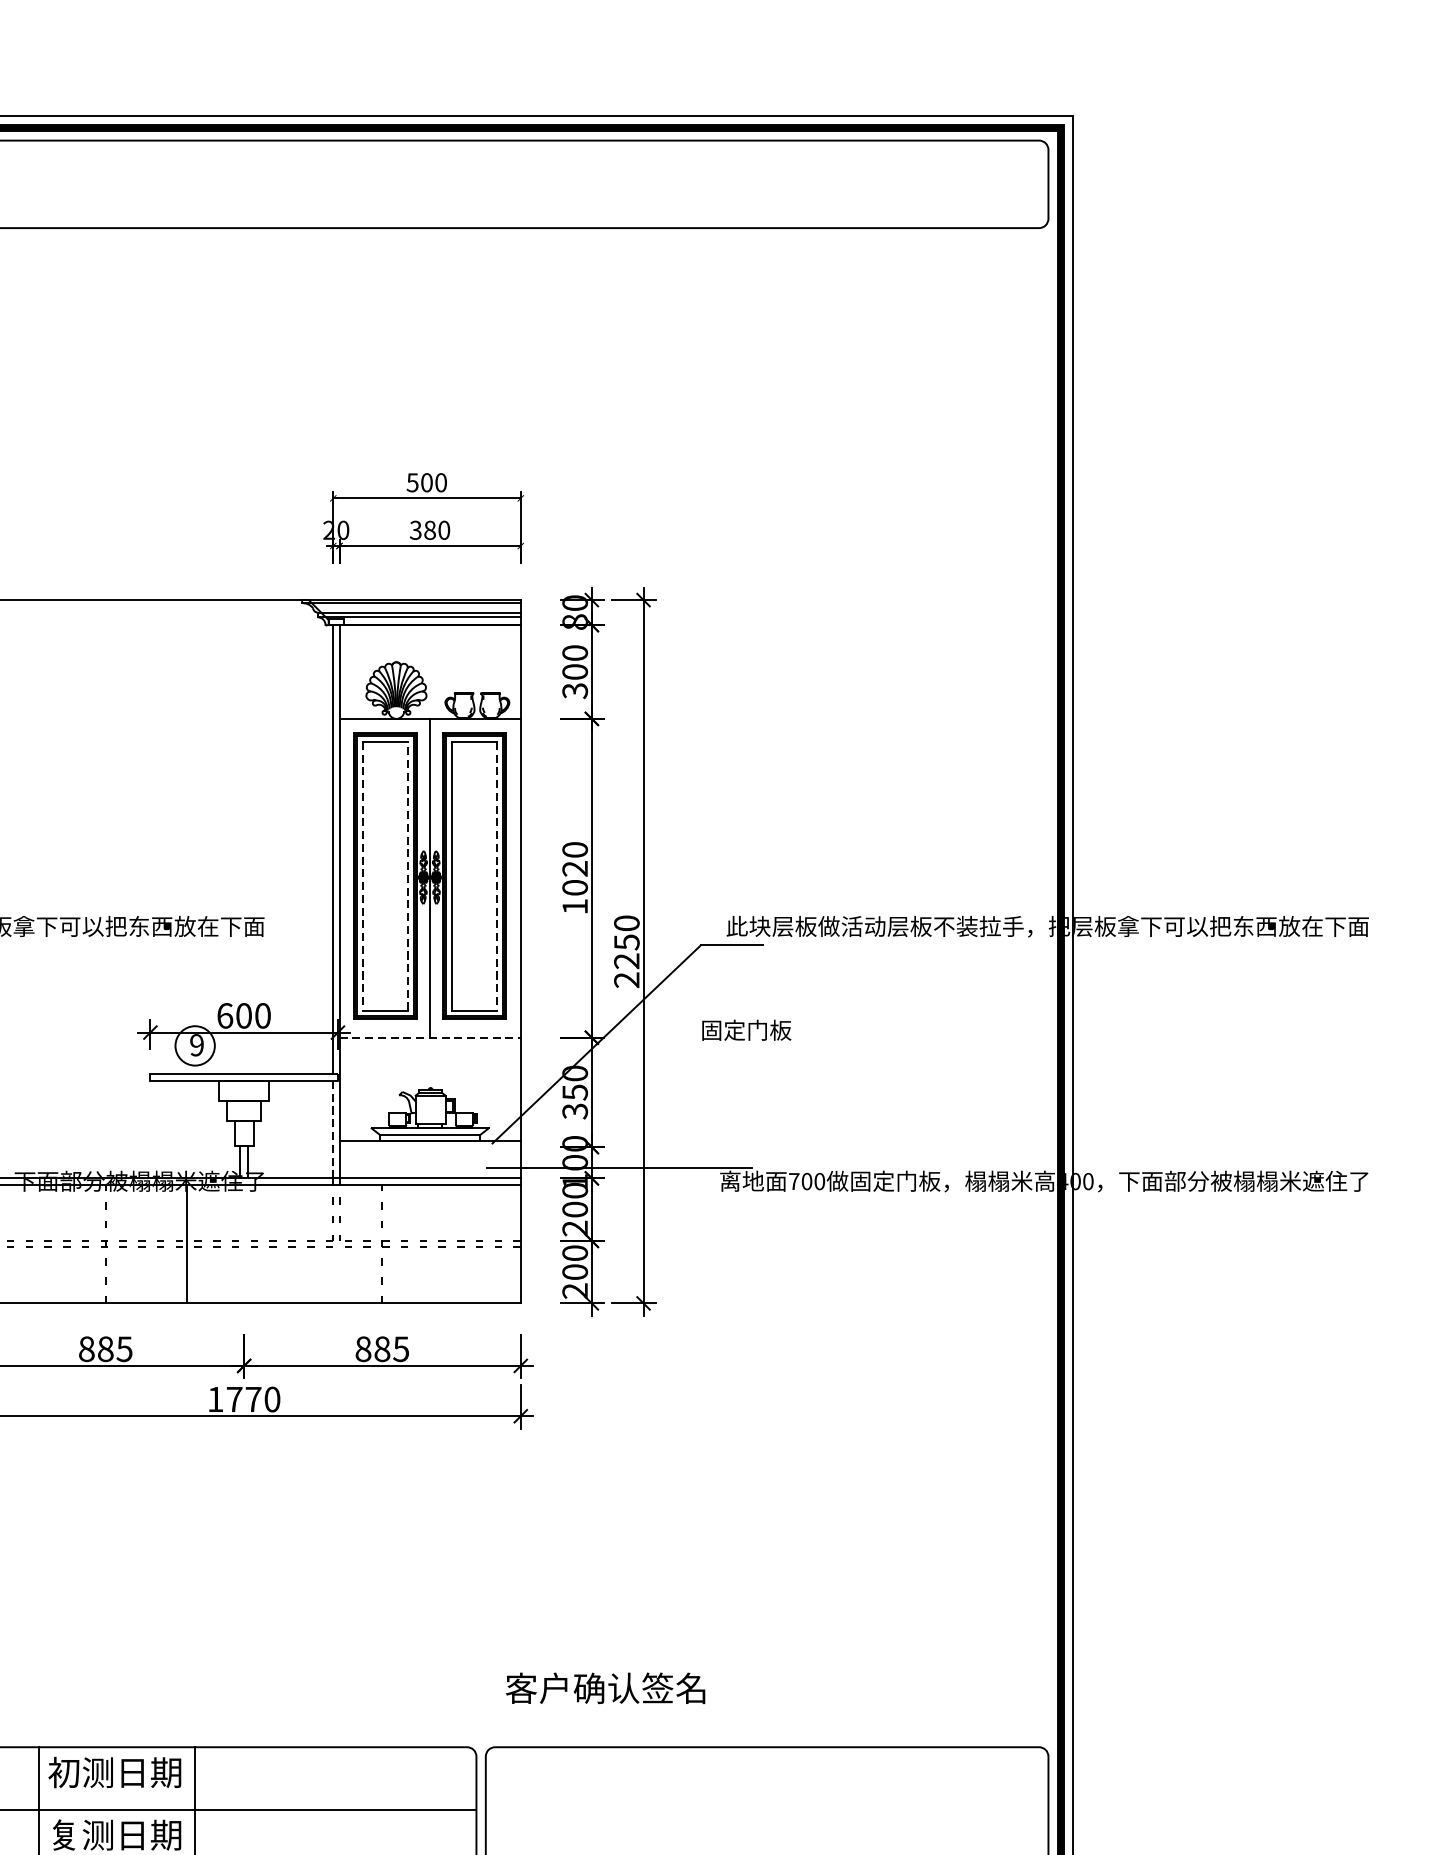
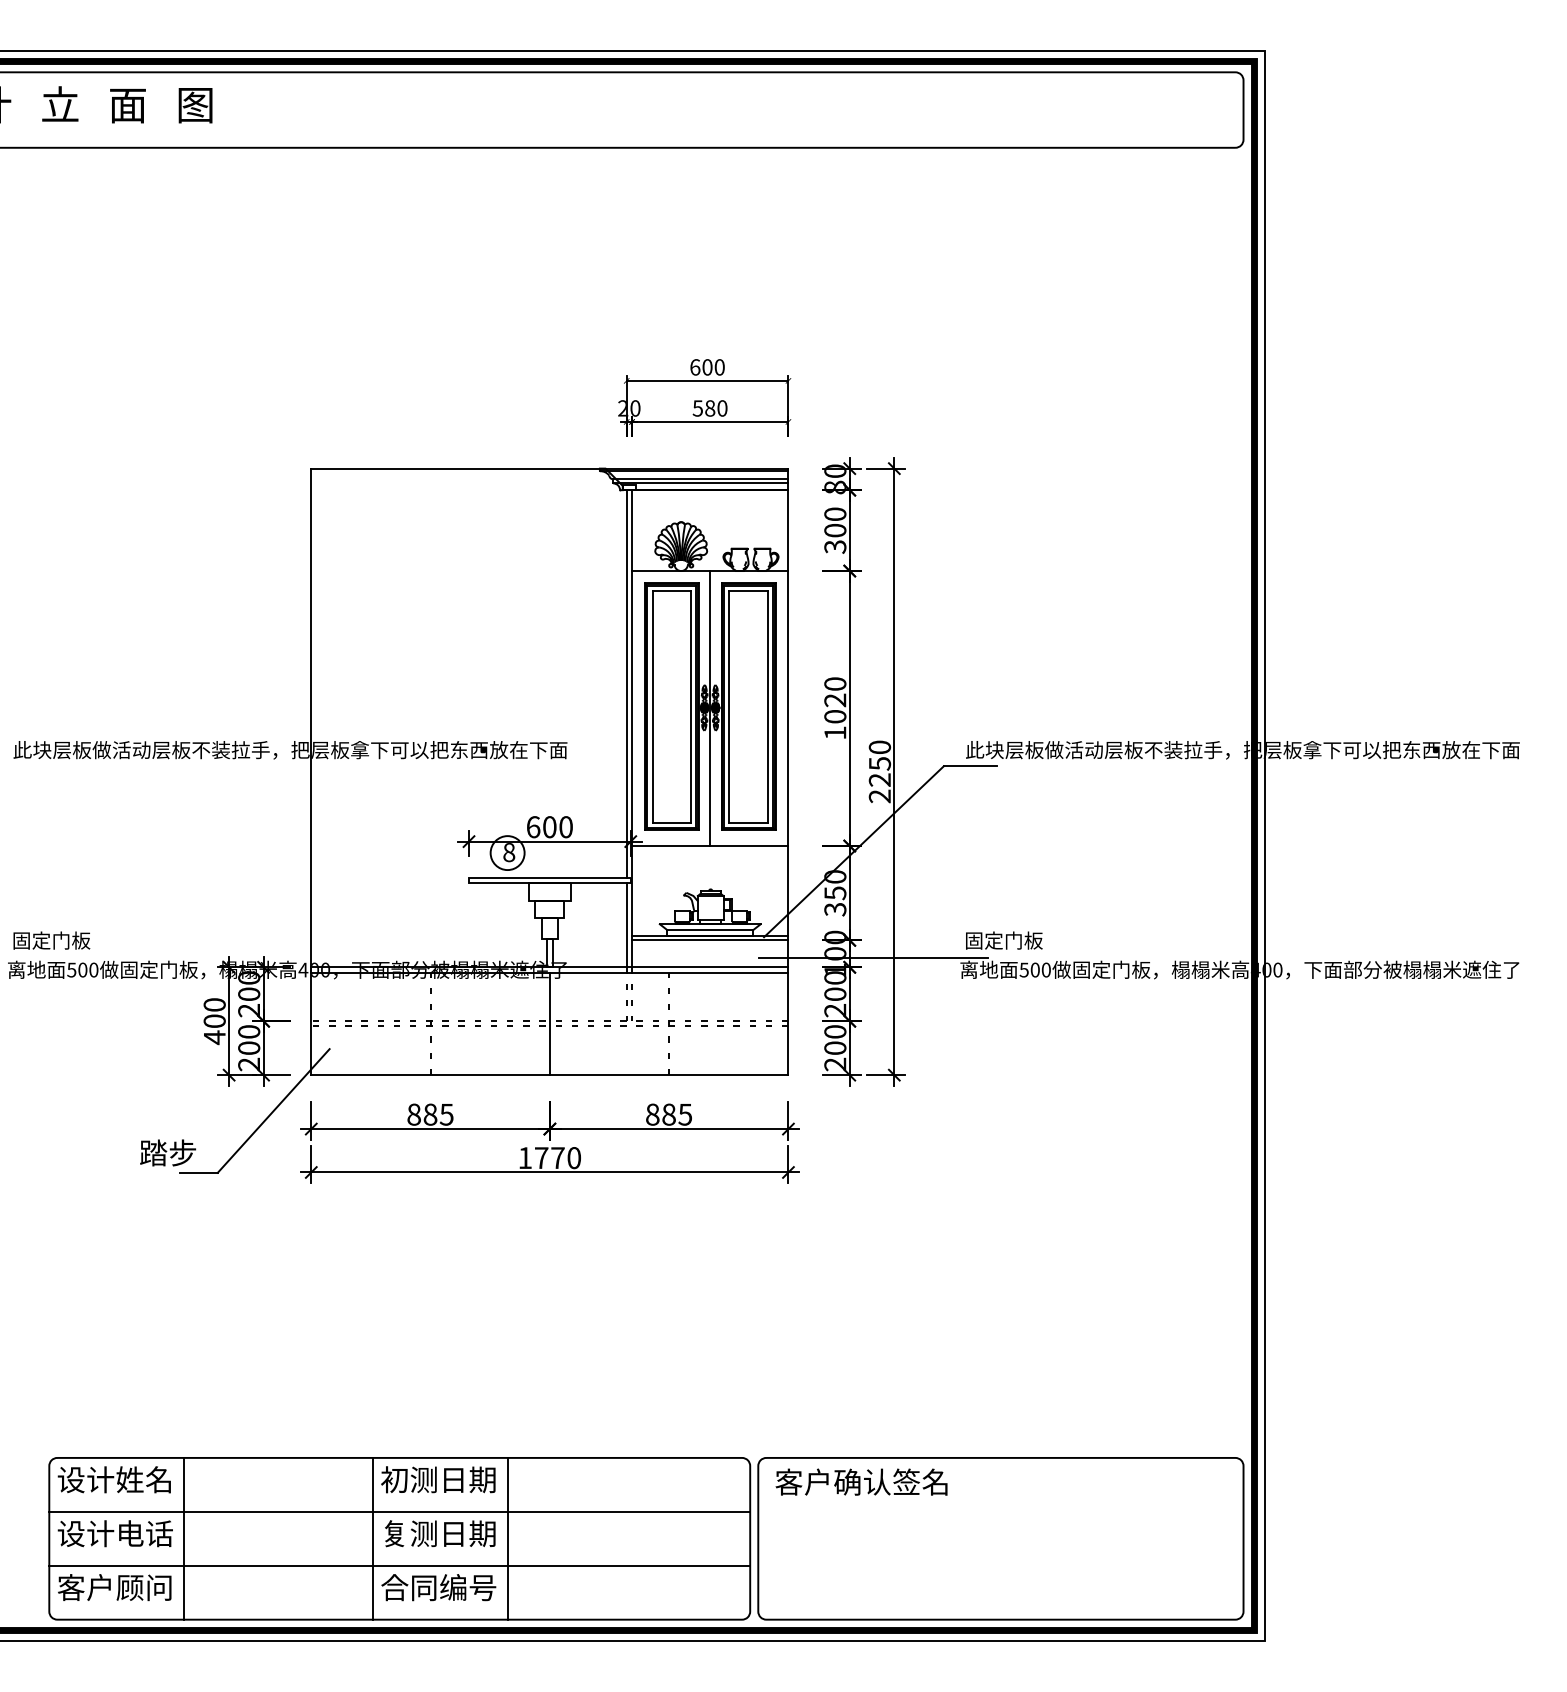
text: (413, 482) -> (695, 367), 500 -> 600
text: (415, 530) -> (697, 408), 380 -> 580
line: (363, 875) -> (652, 706), dashed -> solid
line: (408, 875) -> (691, 706), dashed -> solid
line: (496, 875) -> (767, 706), dashed -> solid
text: (746, 1030) -> (1004, 940), moved
line: (430, 1038) -> (710, 846), dashed -> solid
text: (197, 1045) -> (509, 852), 9 -> 8
line: (333, 1128) -> (626, 924), dashed -> solid
line: (430, 1147) -> (710, 940), added
text: (793, 1180) -> (1023, 969), 700 -> 500
line: (186, 1243) -> (549, 1023), moved
text: (605, 1687) -> (861, 1481), moved

